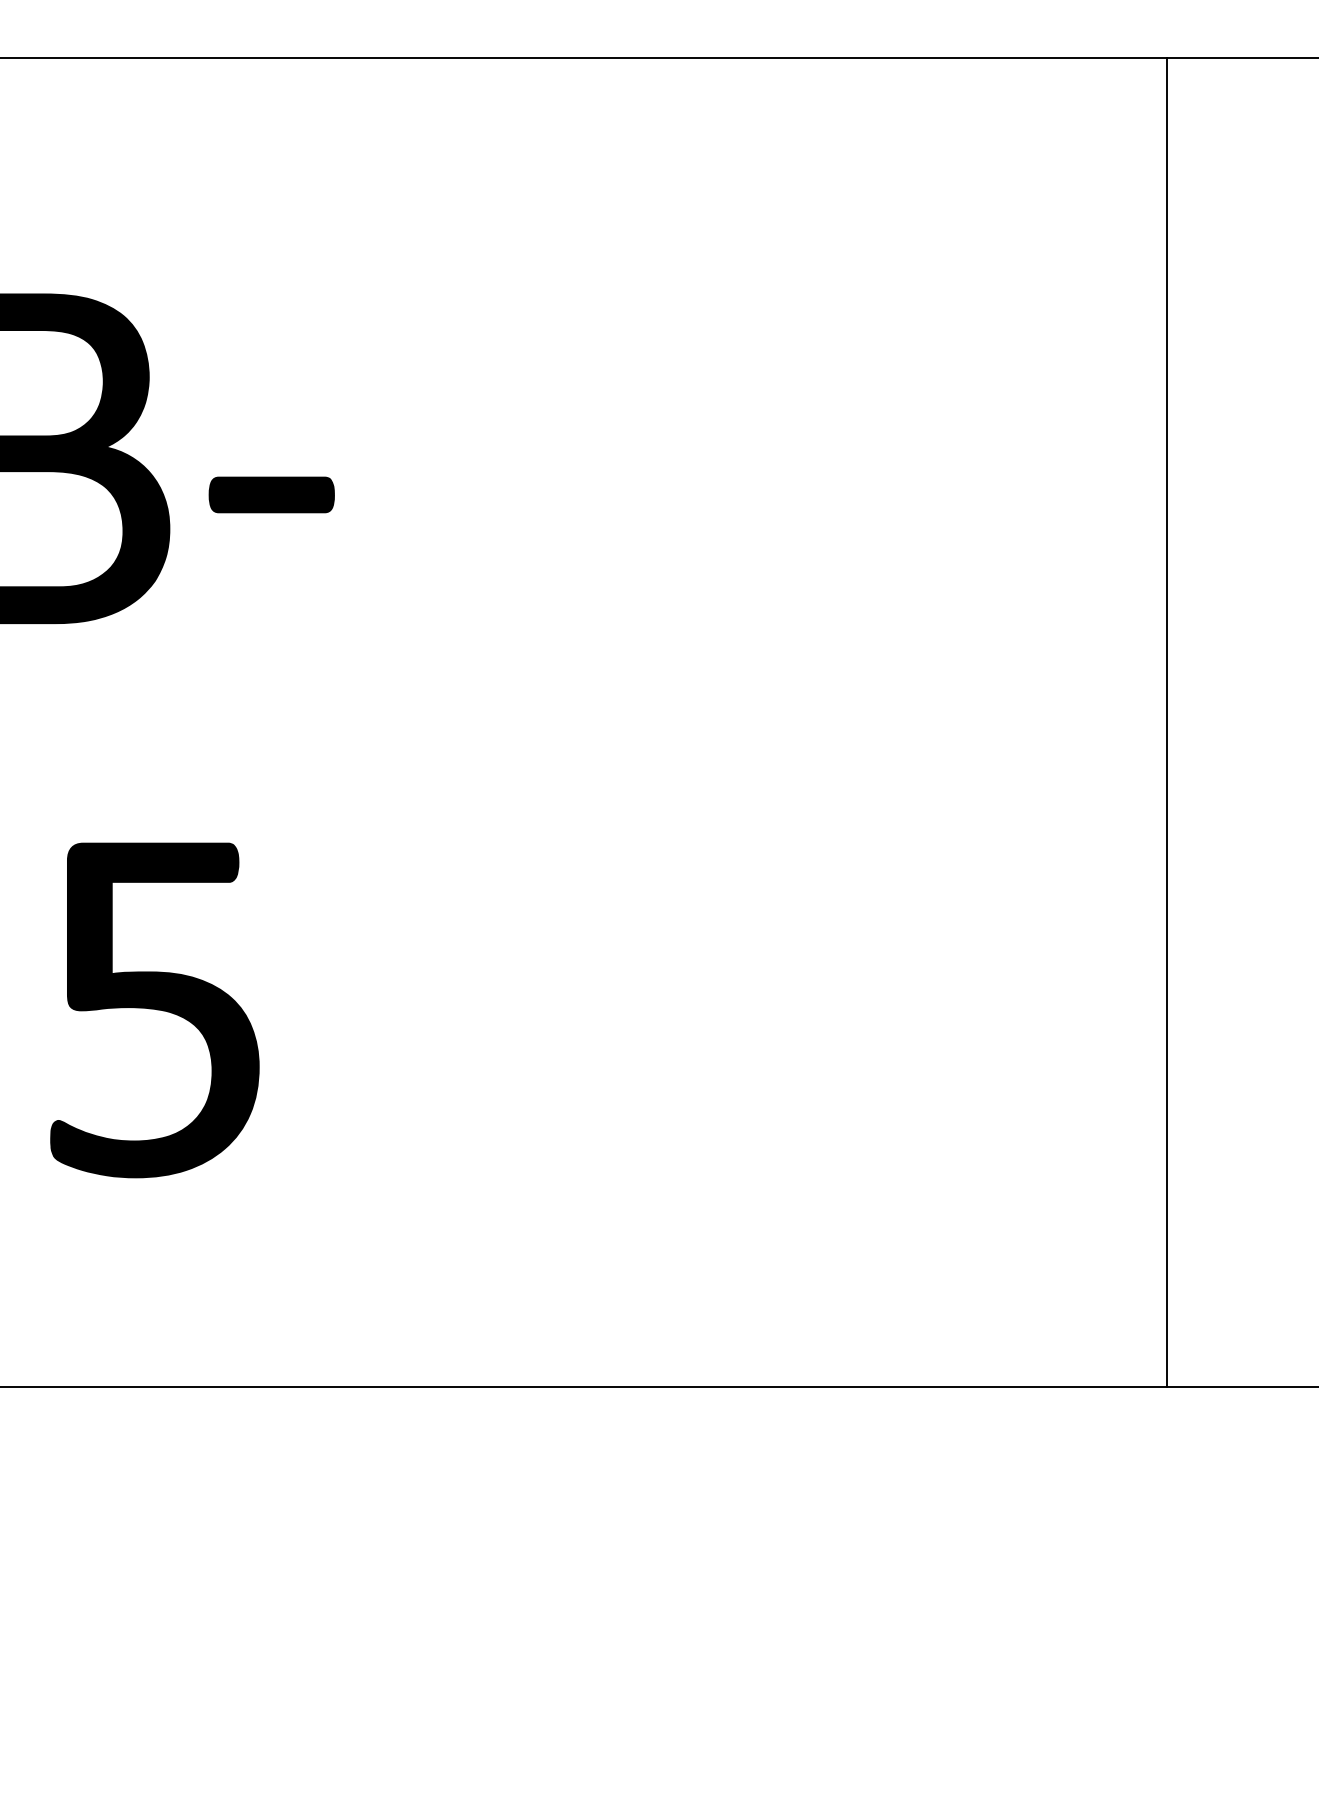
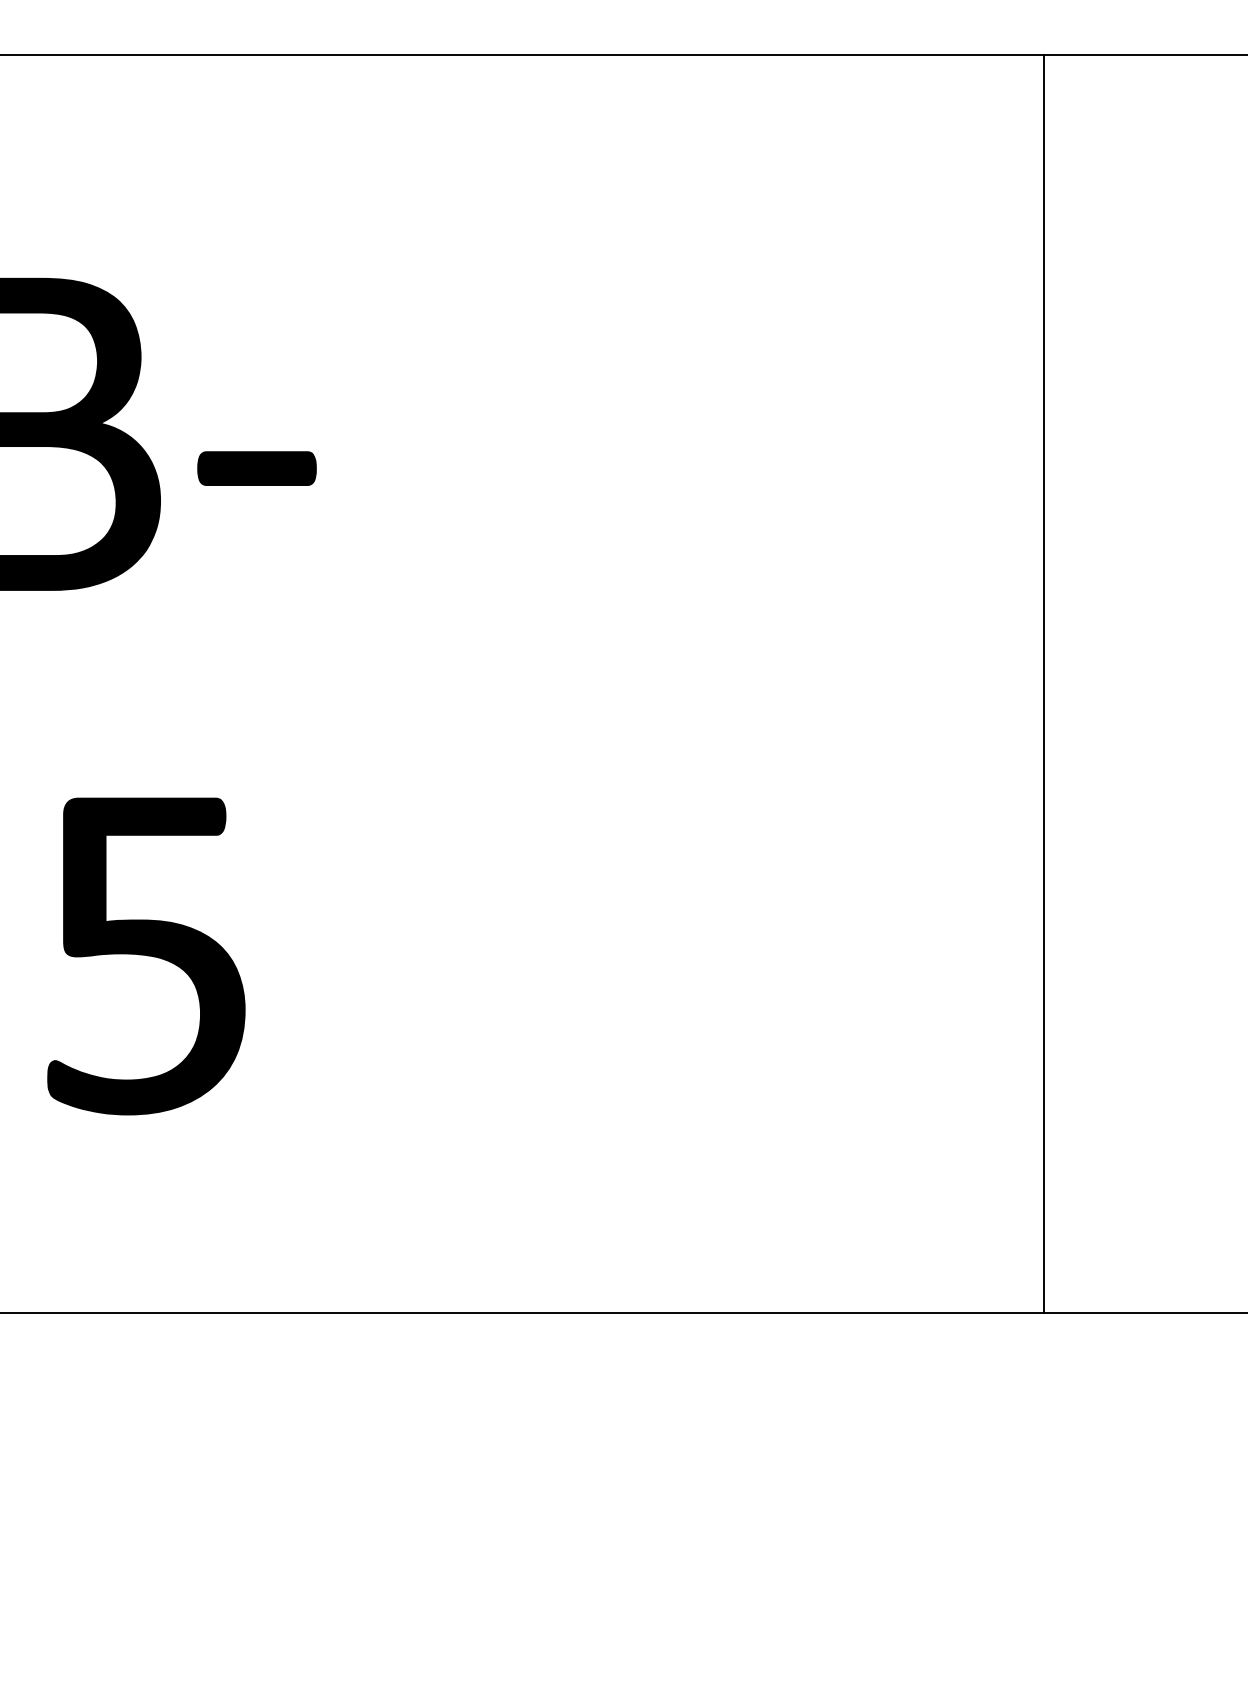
line: (1166, 722) -> (1043, 683), moved

